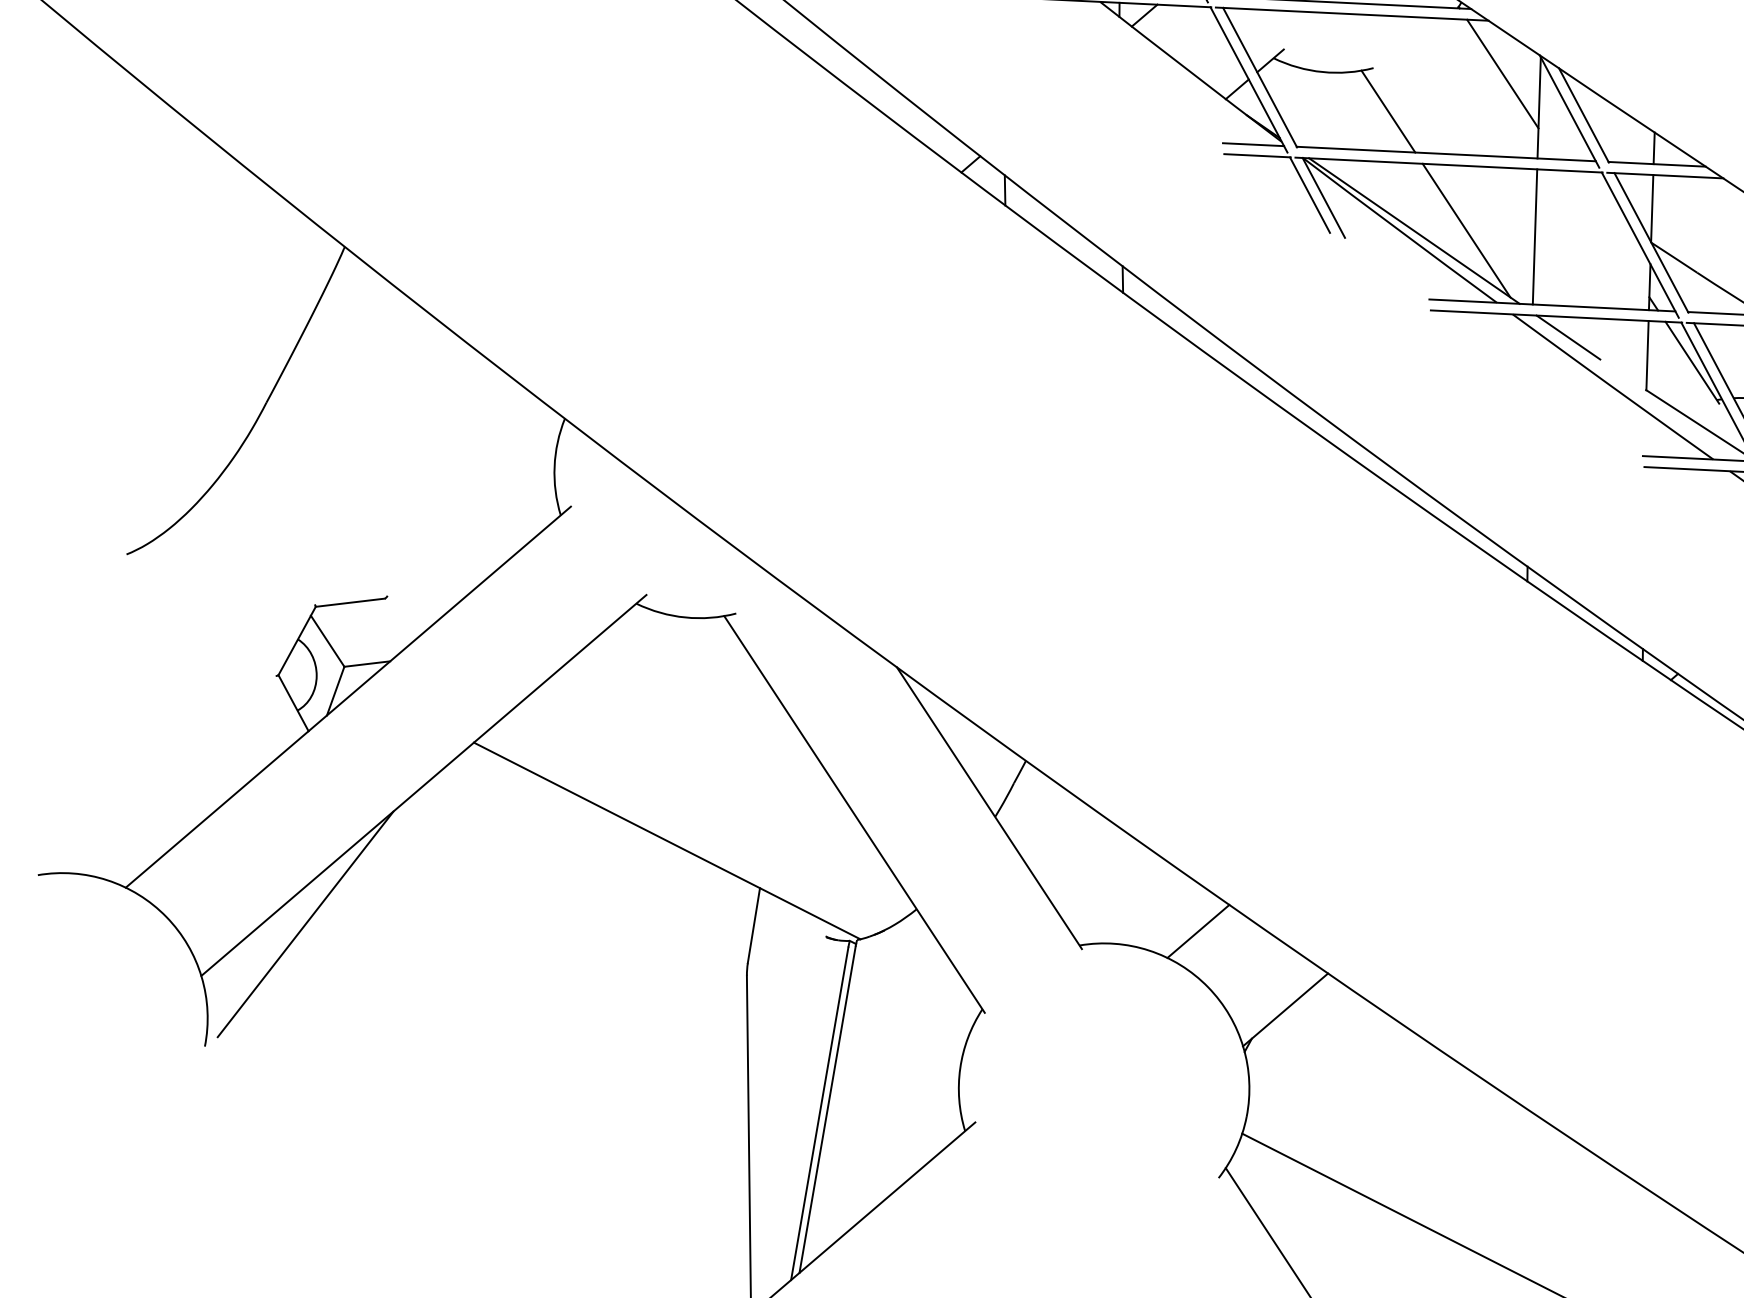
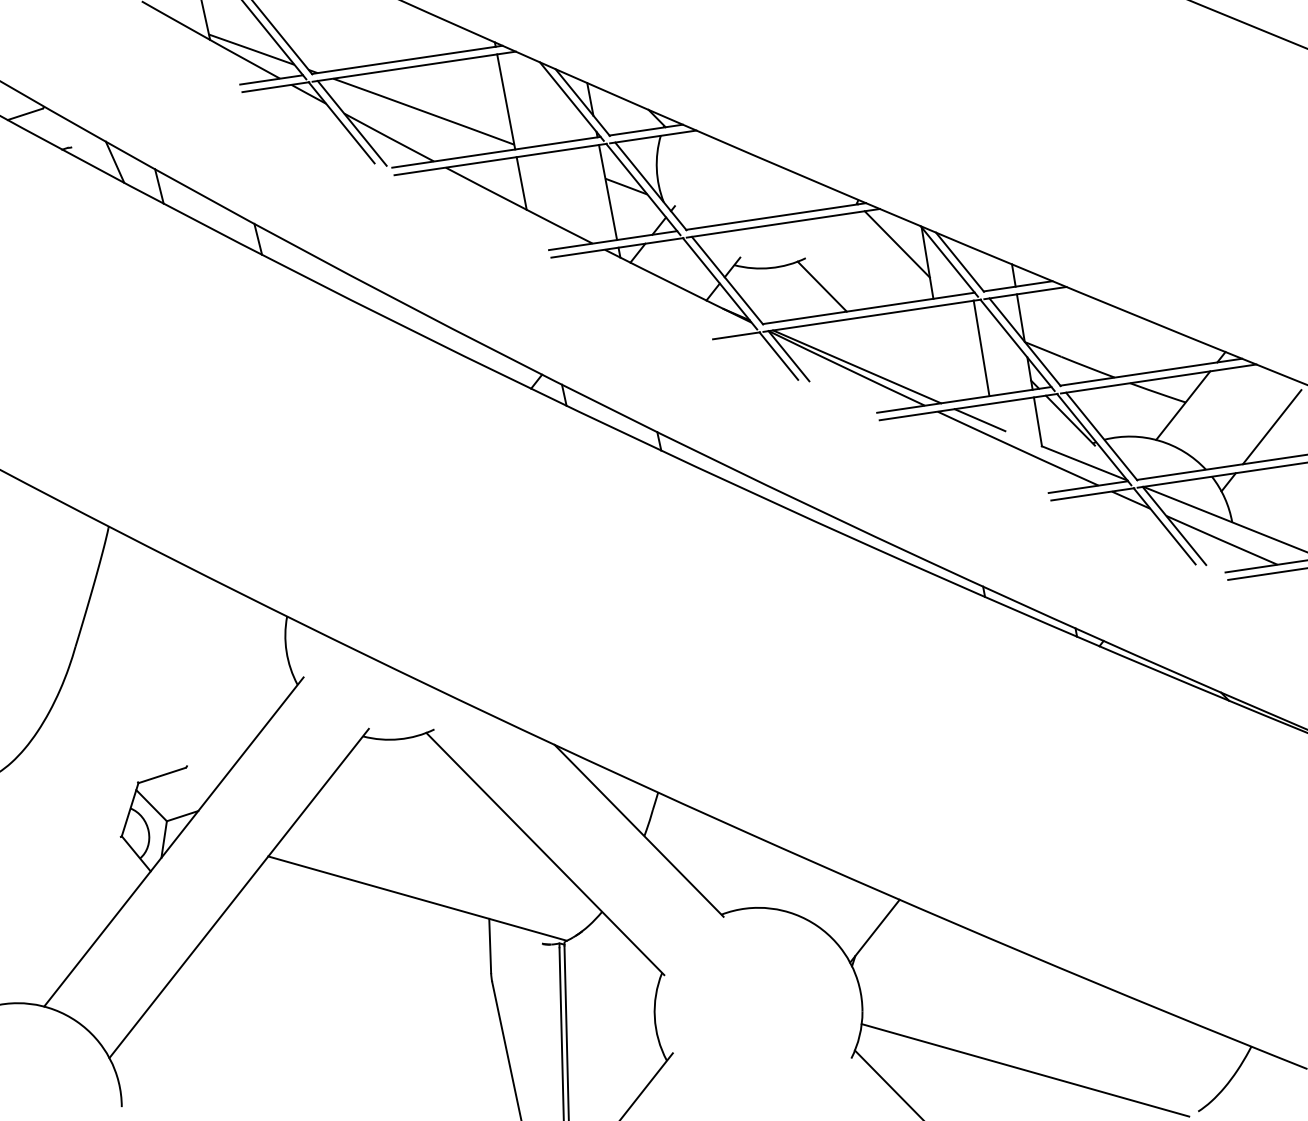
line: (1252, 144) -> (731, 328), removed
line: (1466, 230) -> (893, 359), removed
line: (1535, 235) -> (981, 347), moved
line: (305, 924) -> (175, 1007), removed
line: (1197, 931) -> (802, 888), removed

